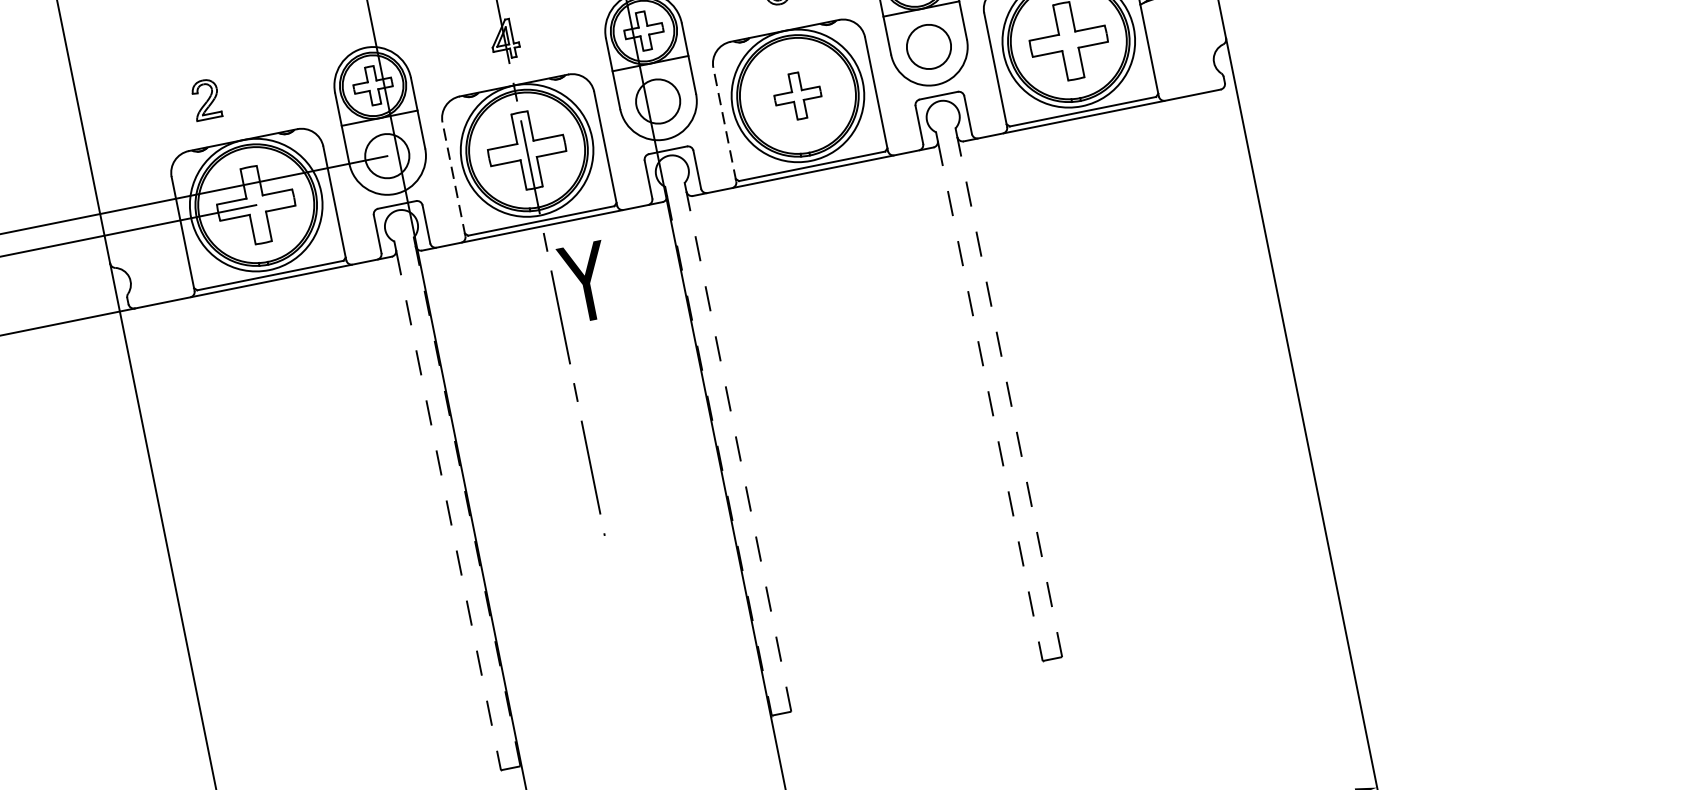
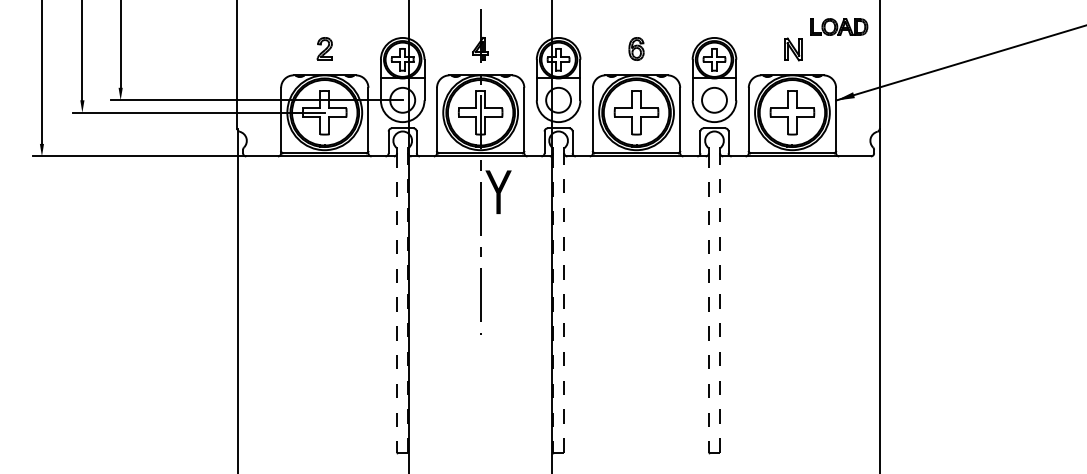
part: (797, 95) -> (636, 112), size x1.67
part: (205, 99) -> (324, 48), moved
line: (724, 124) -> (592, 120), dashed -> solid
line: (454, 179) -> (437, 120), dashed -> solid

